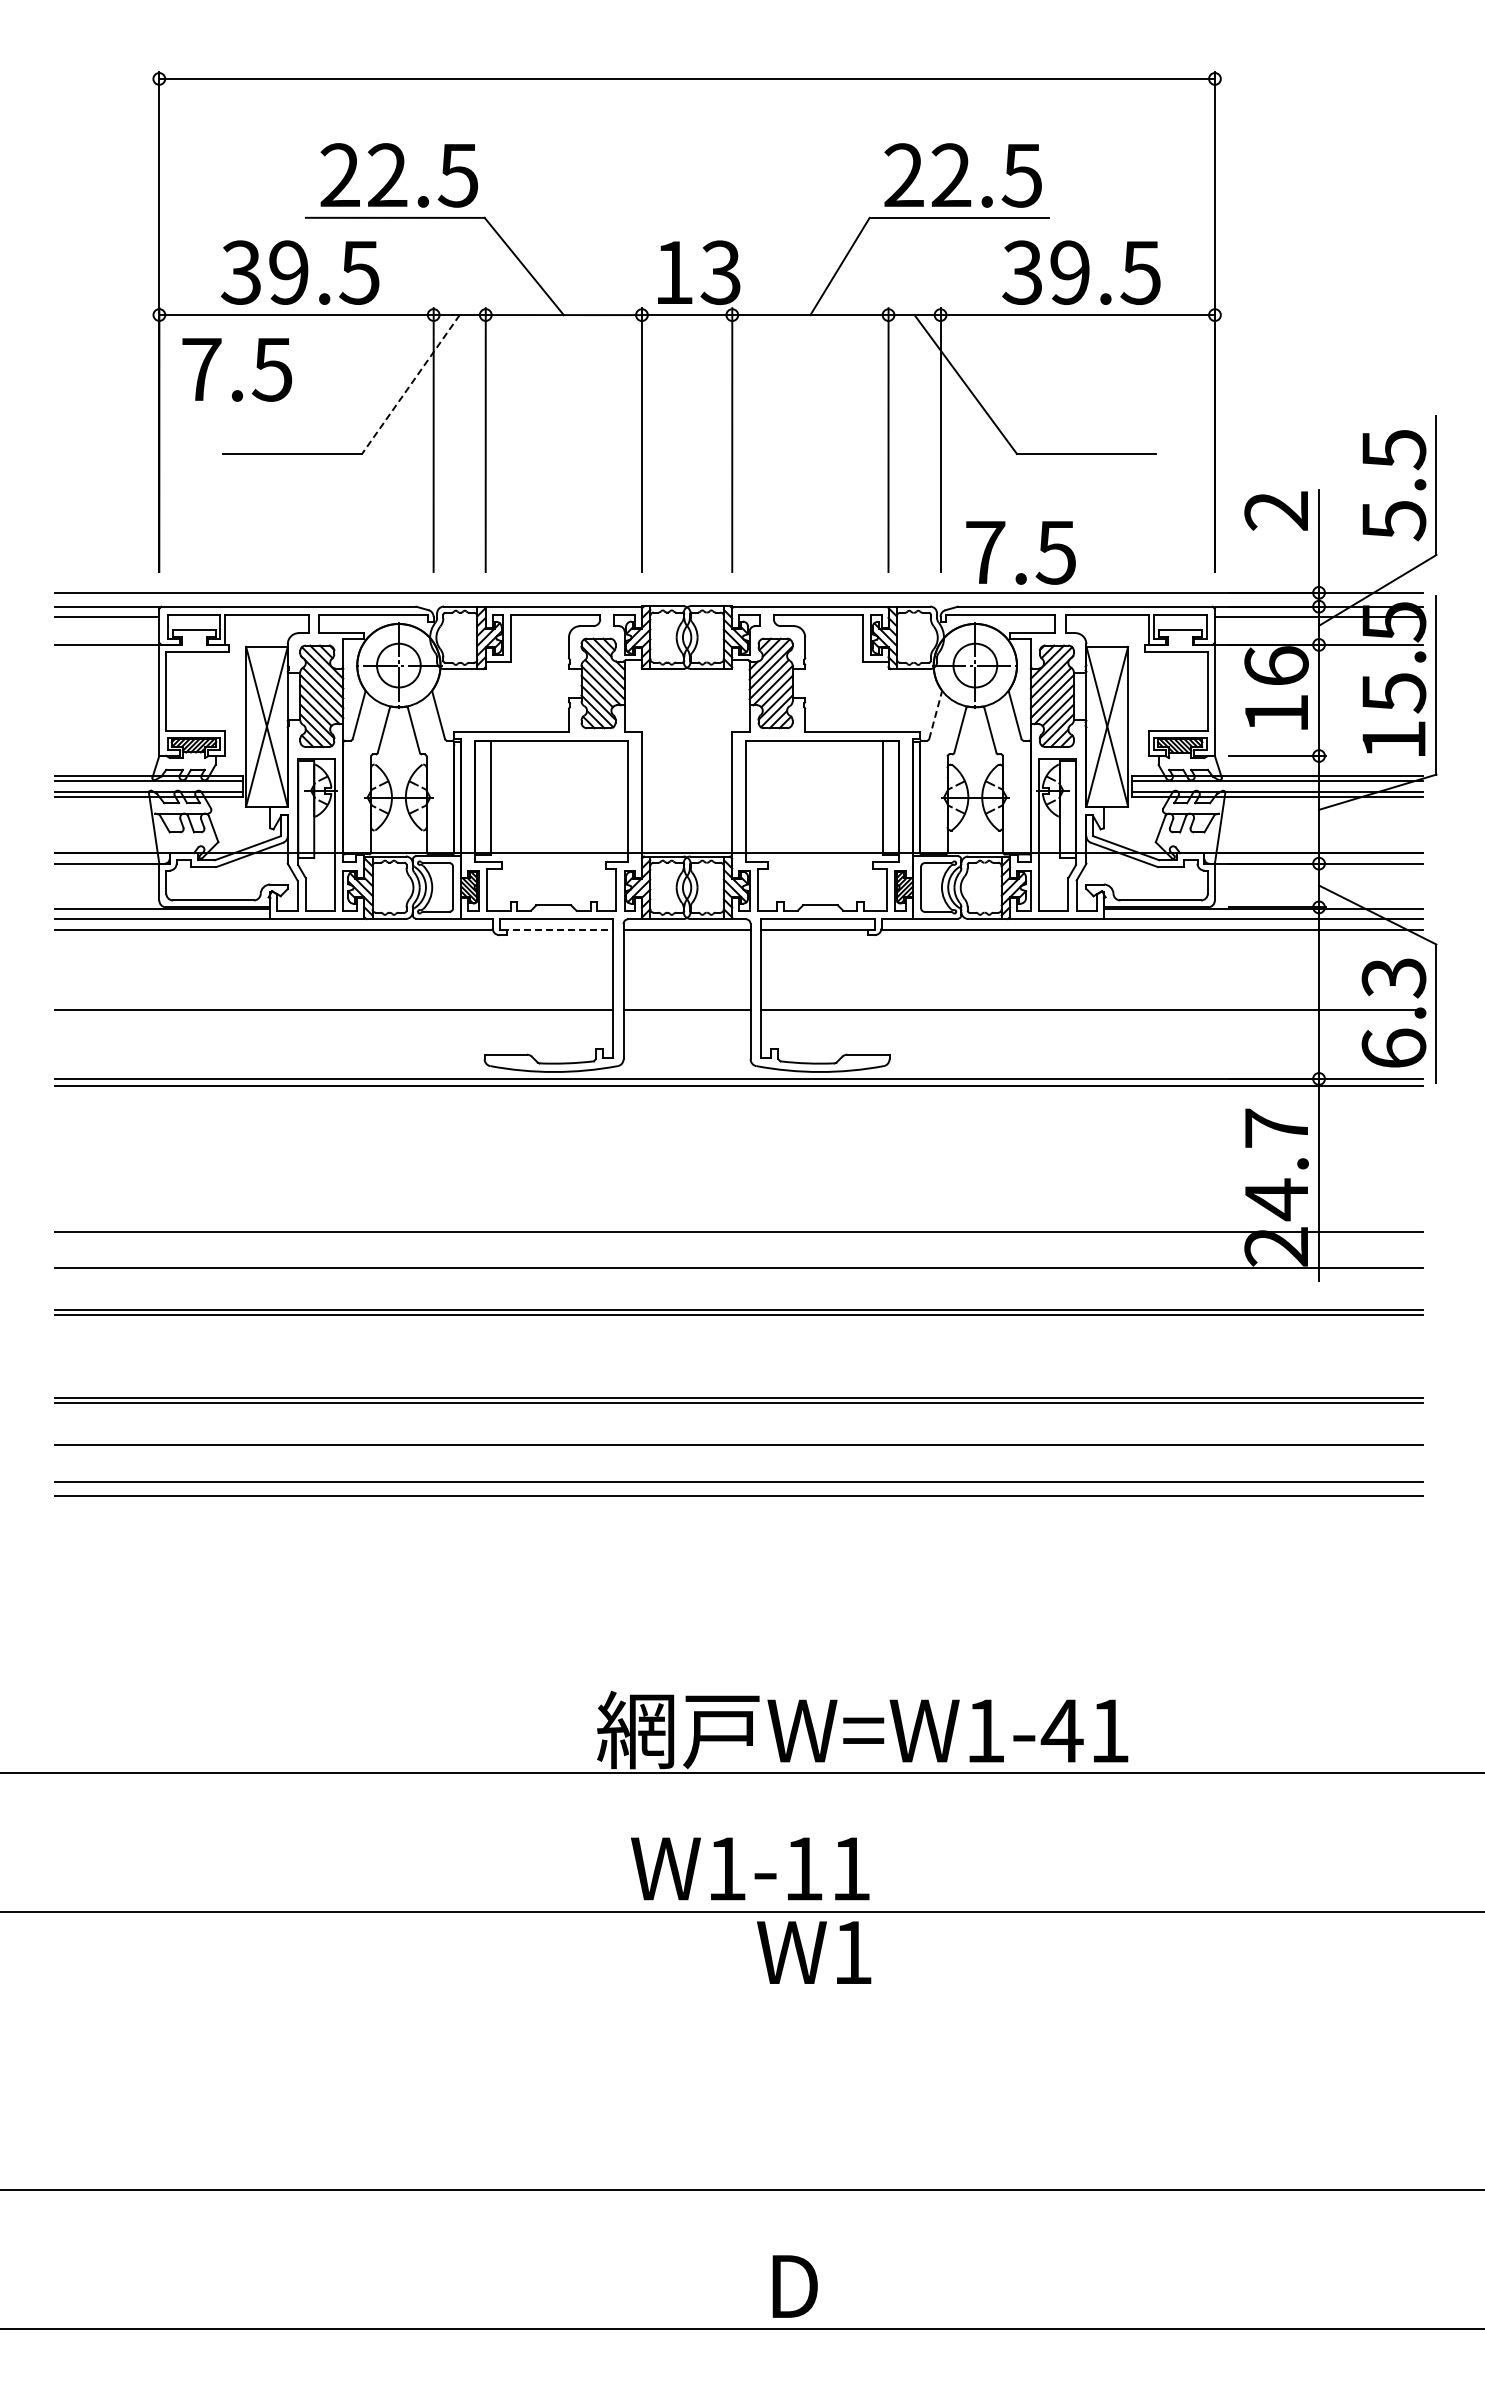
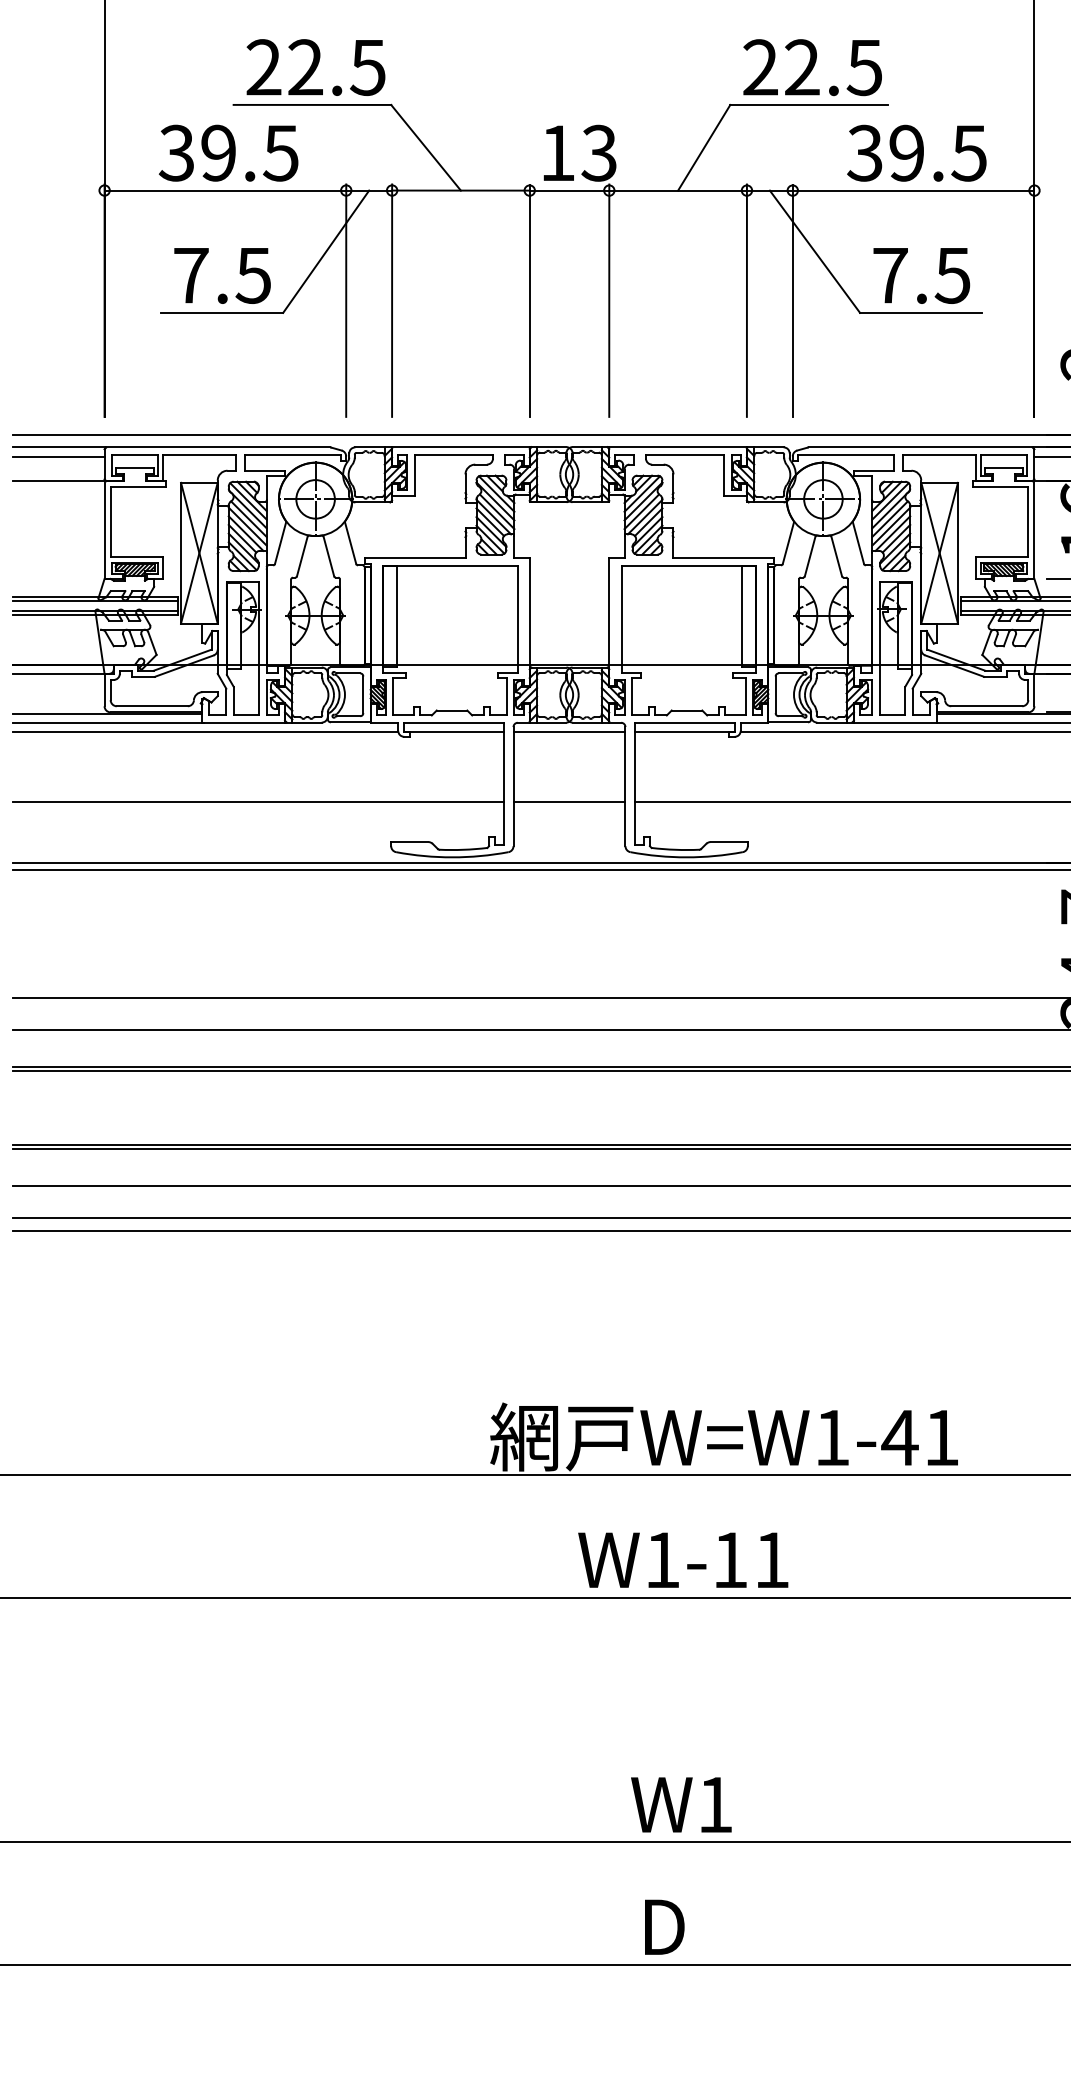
text: (237, 369) -> (222, 275), moved
line: (410, 384) -> (325, 251), dashed -> solid
text: (1020, 552) -> (921, 275), moved
line: (935, 714) -> (788, 542), dashed -> solid
line: (557, 929) -> (455, 731), dashed -> solid
text: (750, 1868) -> (683, 1559), moved
text: (814, 1952) -> (681, 1804), moved

